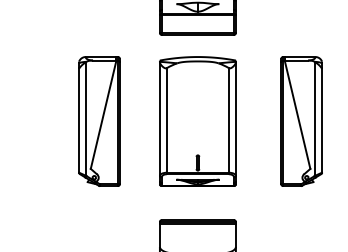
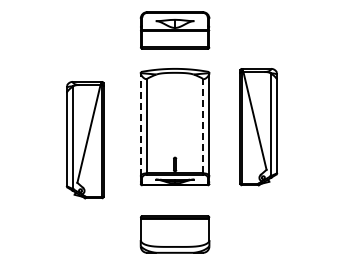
line: (159, 118) -> (140, 124), solid -> dashed
line: (229, 119) -> (203, 125), solid -> dashed
part: (98, 121) -> (84, 140), moved
part: (301, 121) -> (258, 127), moved

